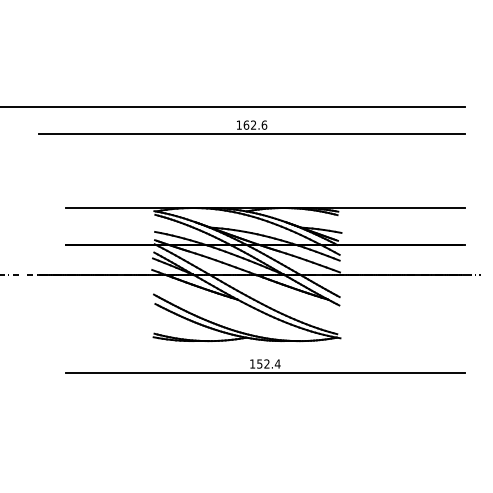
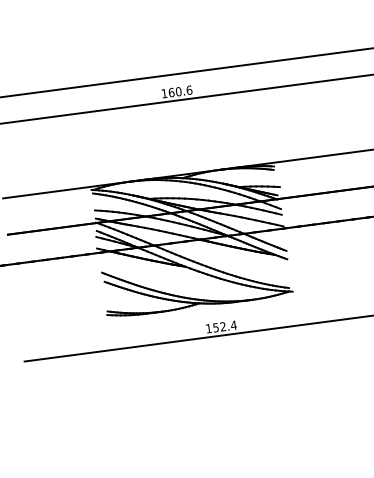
text: (253, 124) -> (178, 91), 162.6 -> 160.6

